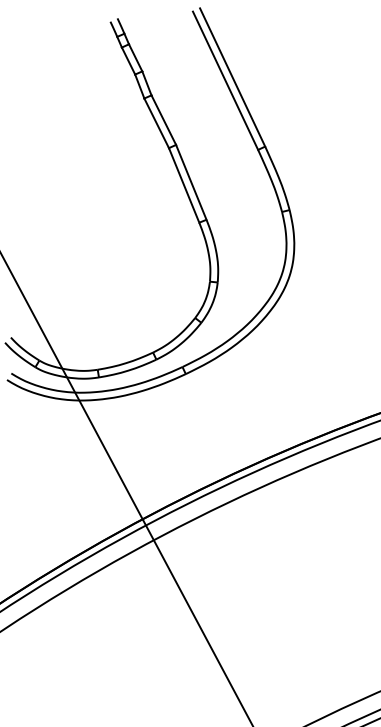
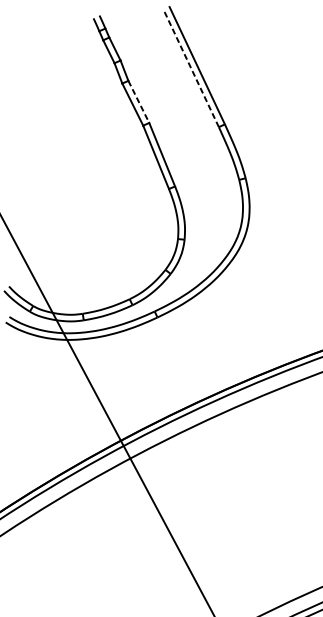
line: (225, 80) -> (191, 68), solid -> dashed
line: (163, 120) -> (138, 102), solid -> dashed

